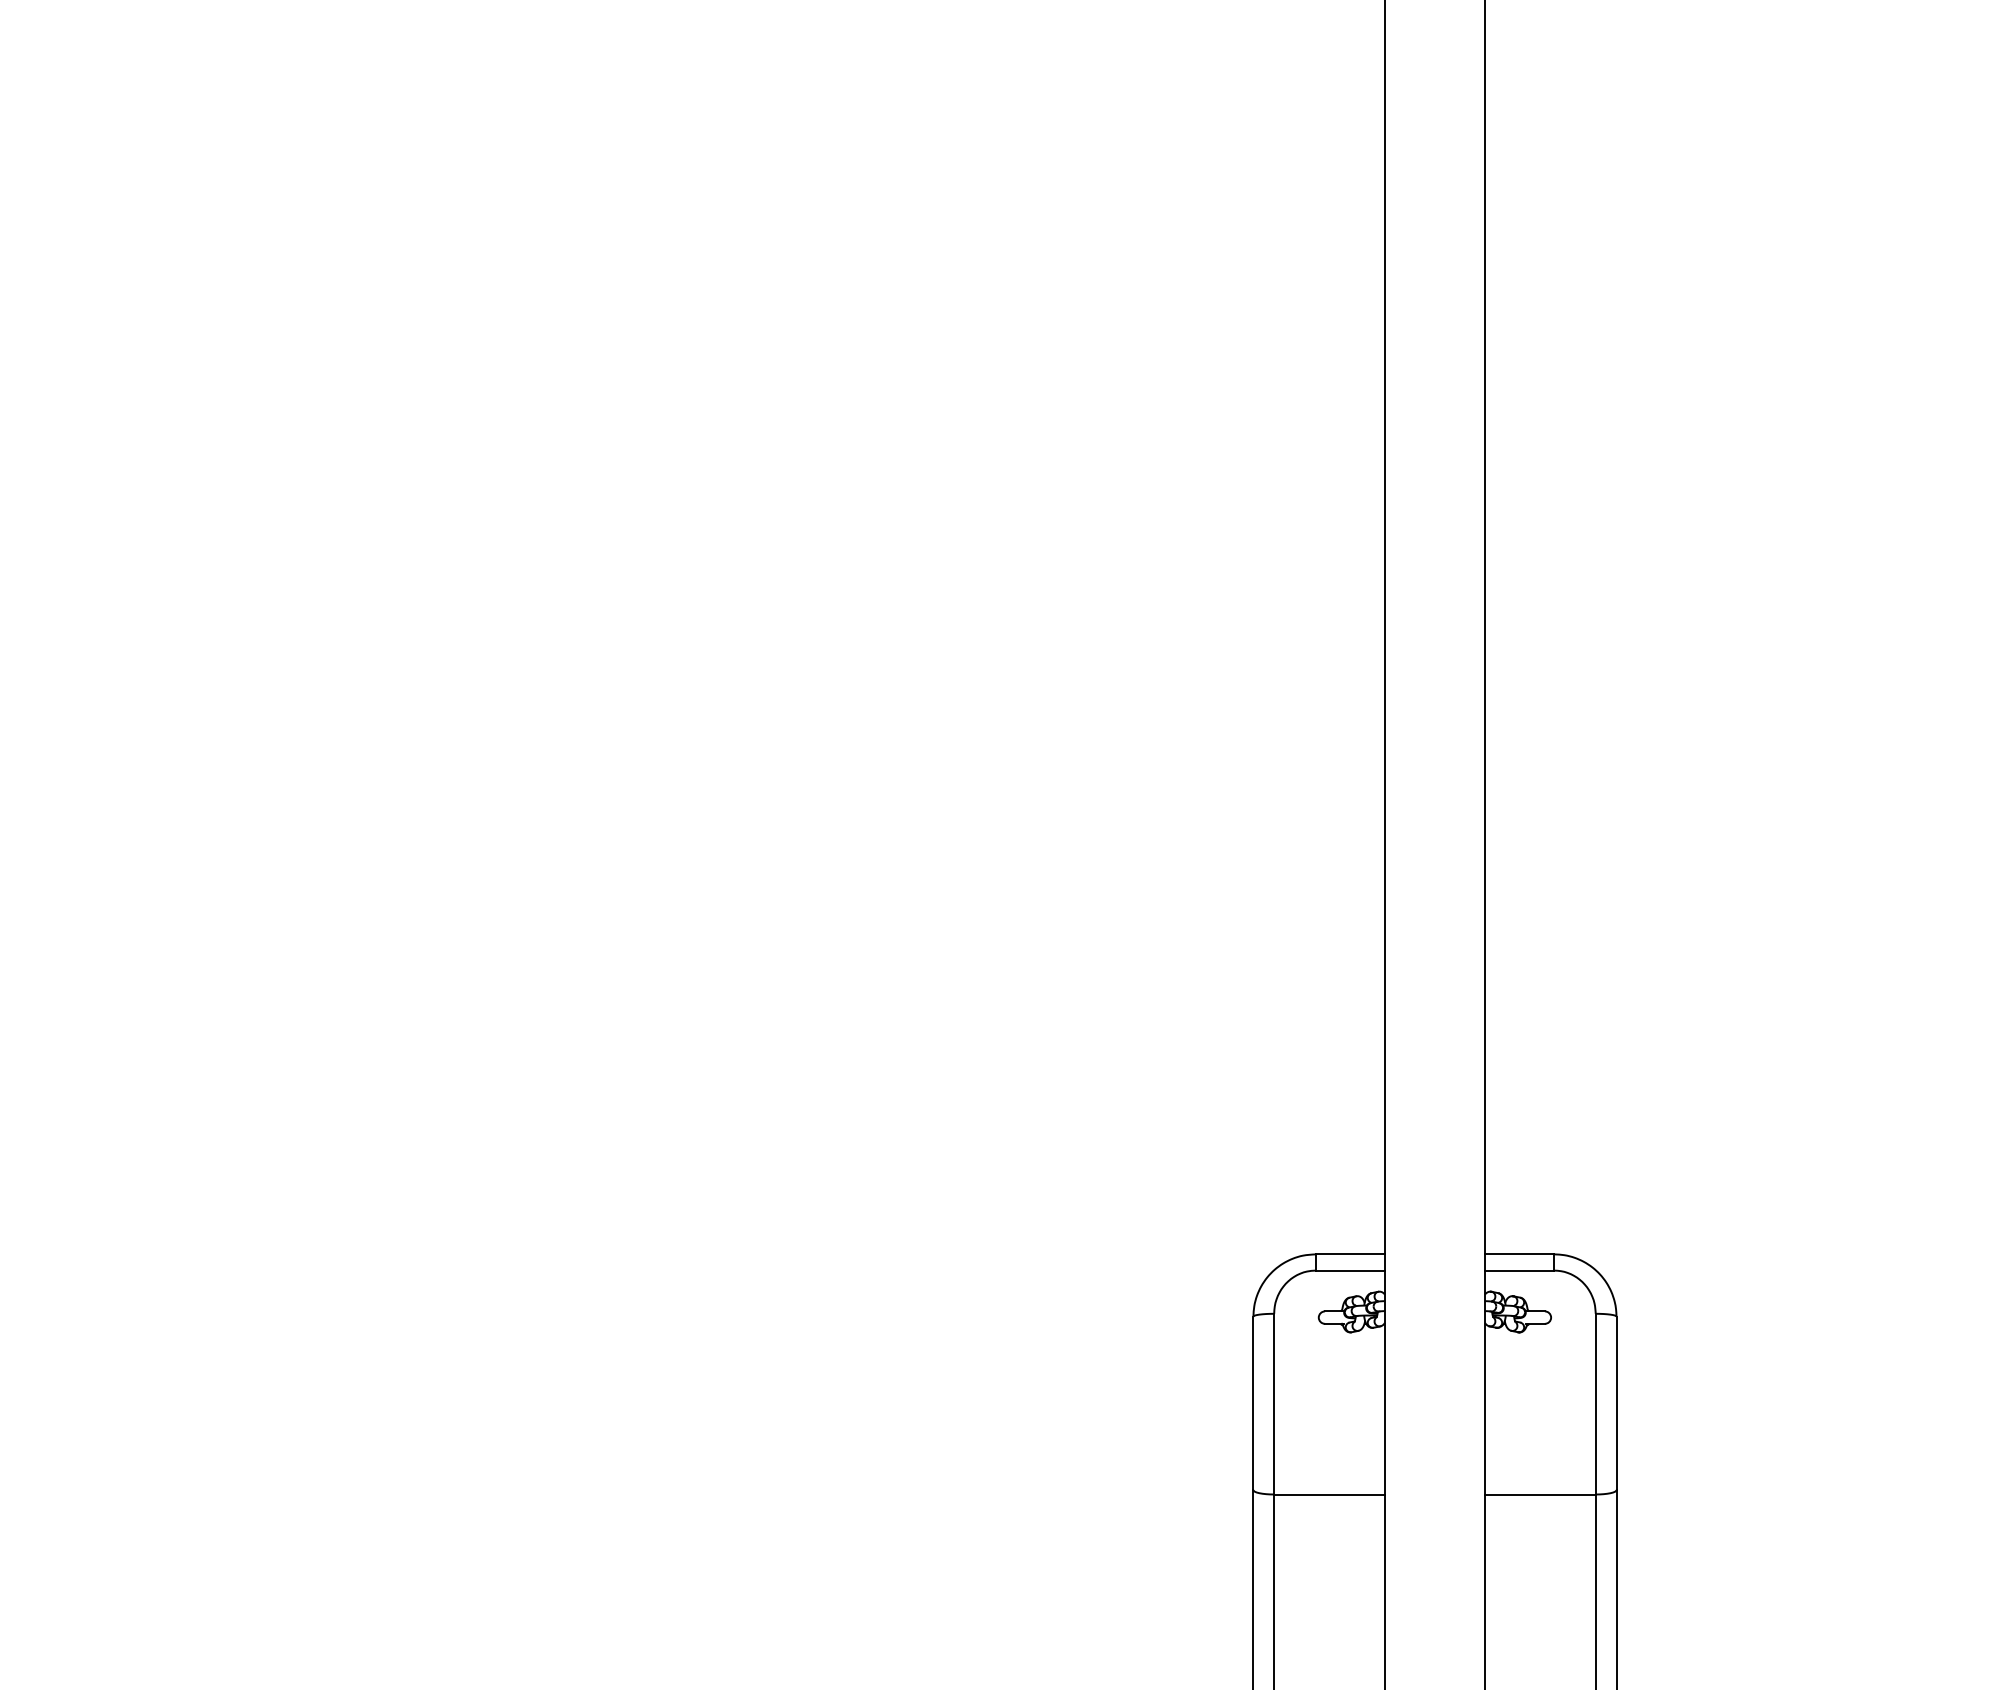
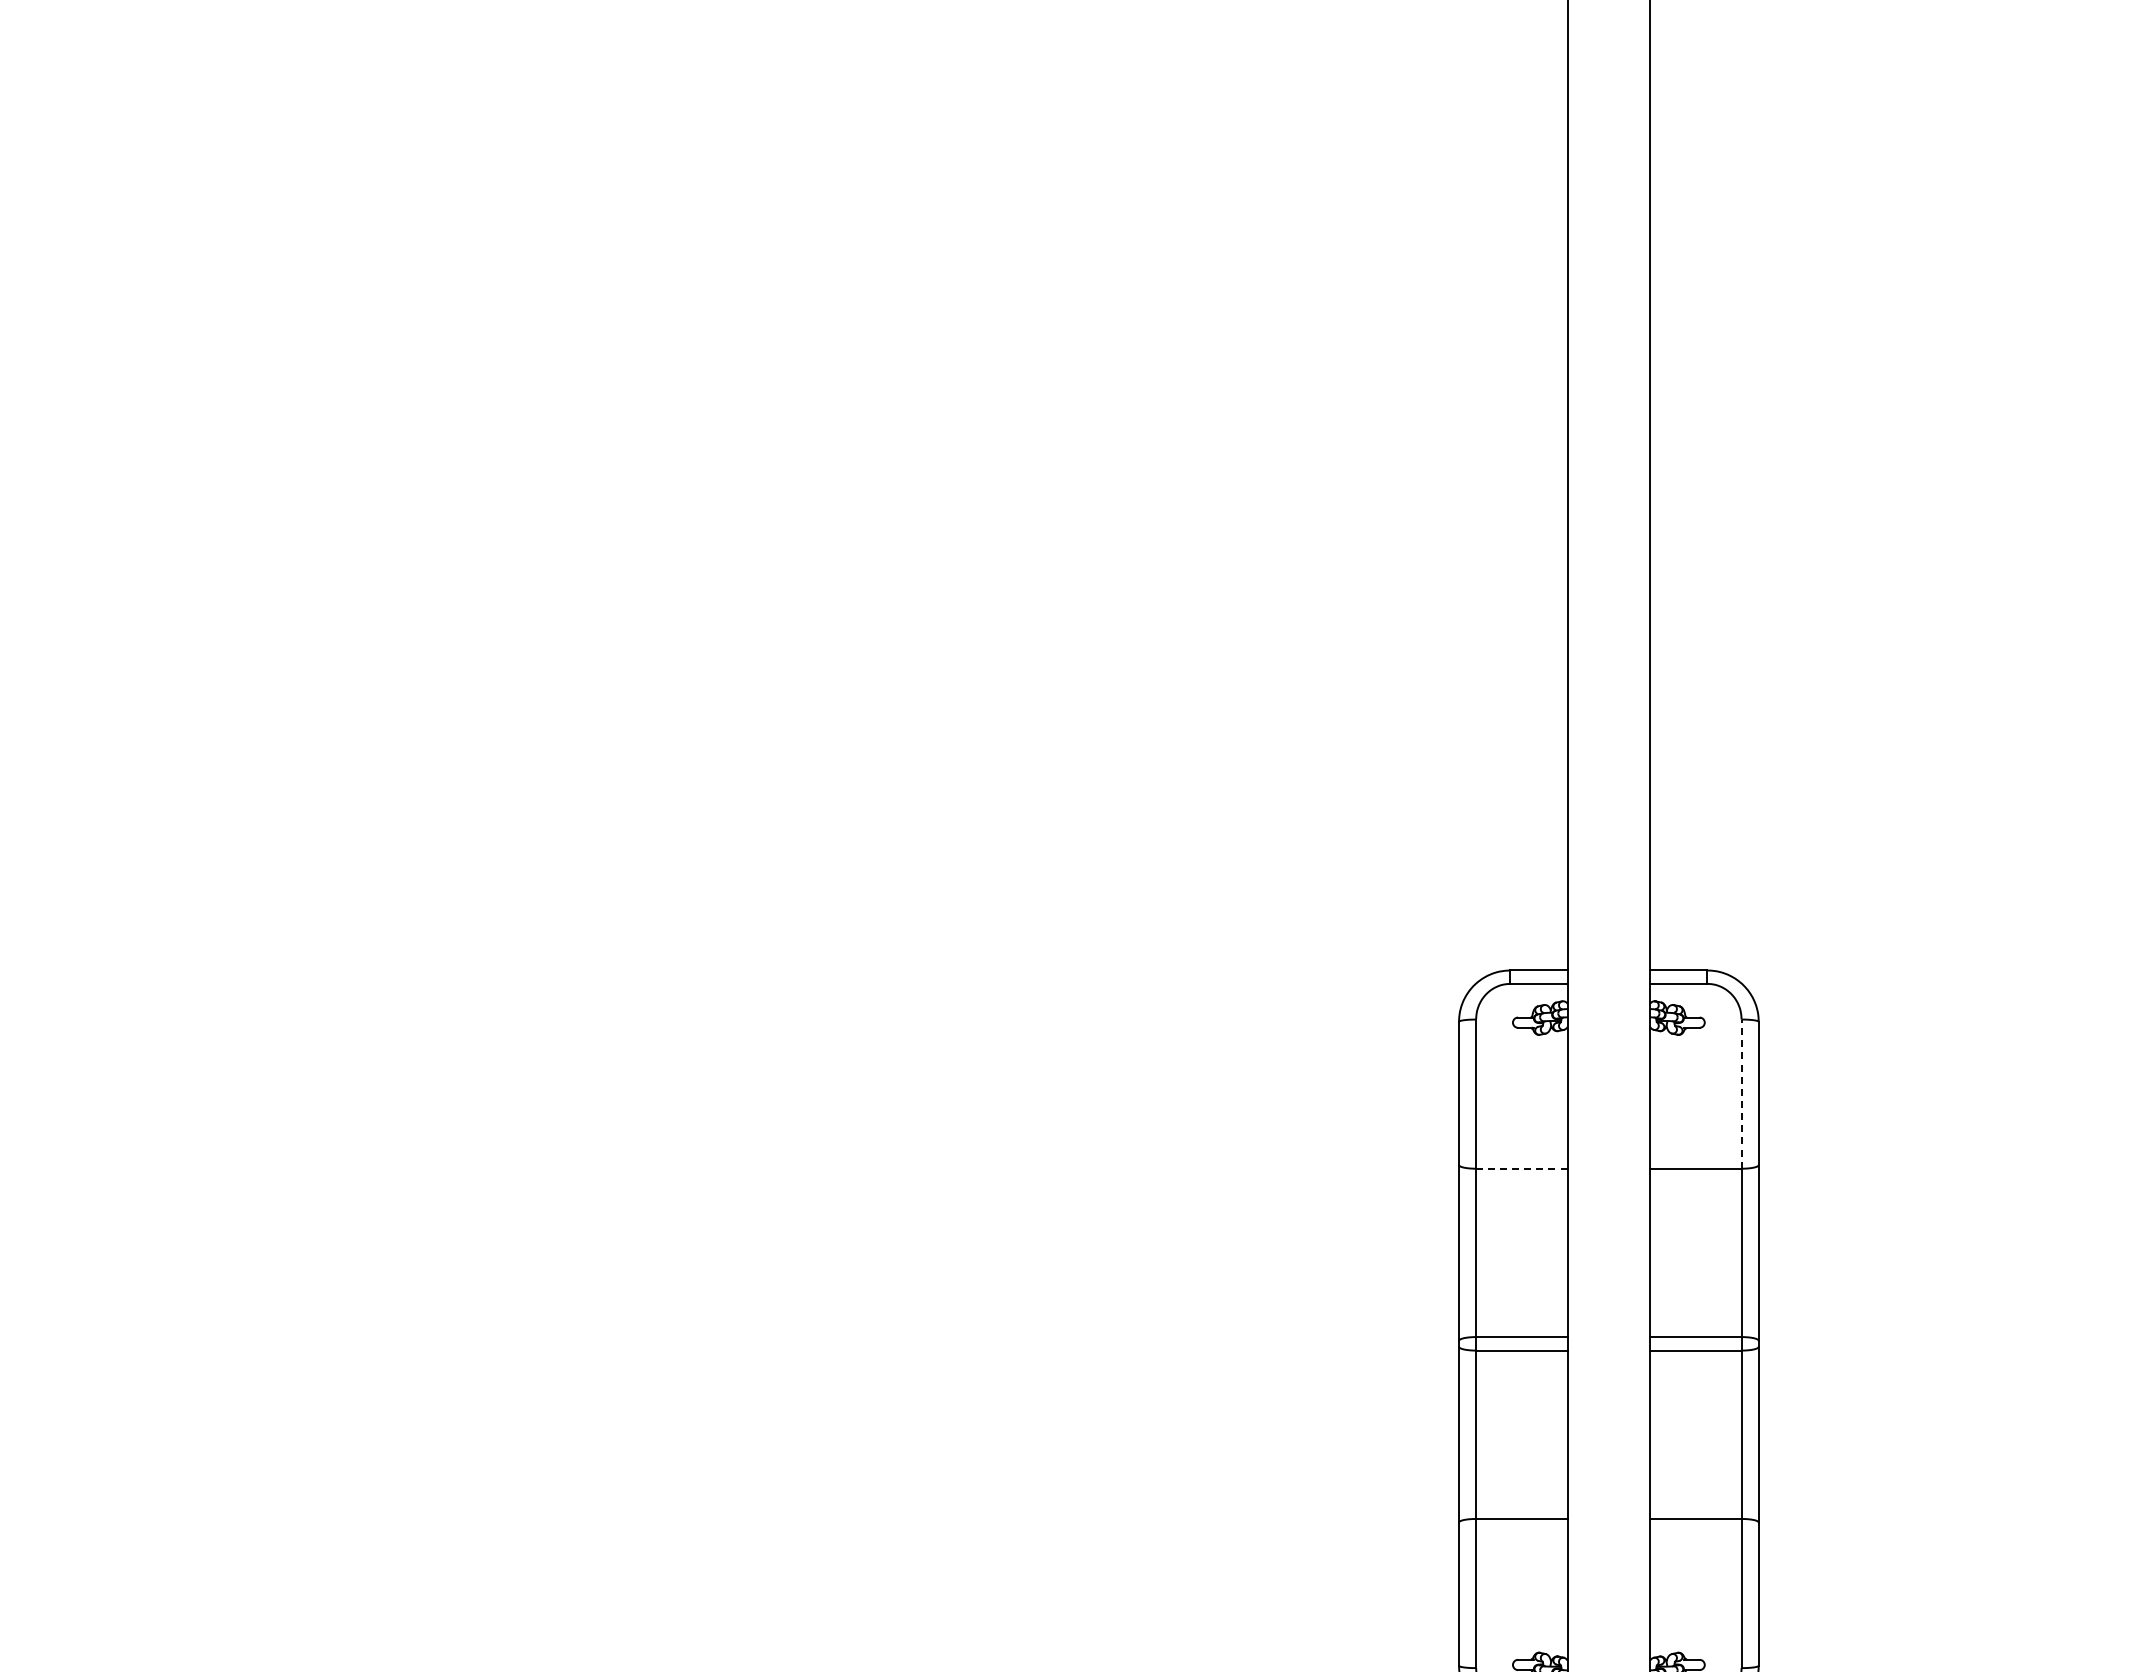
line: (1595, 1404) -> (1741, 1094), solid -> dashed
line: (1329, 1494) -> (1521, 1168), solid -> dashed

